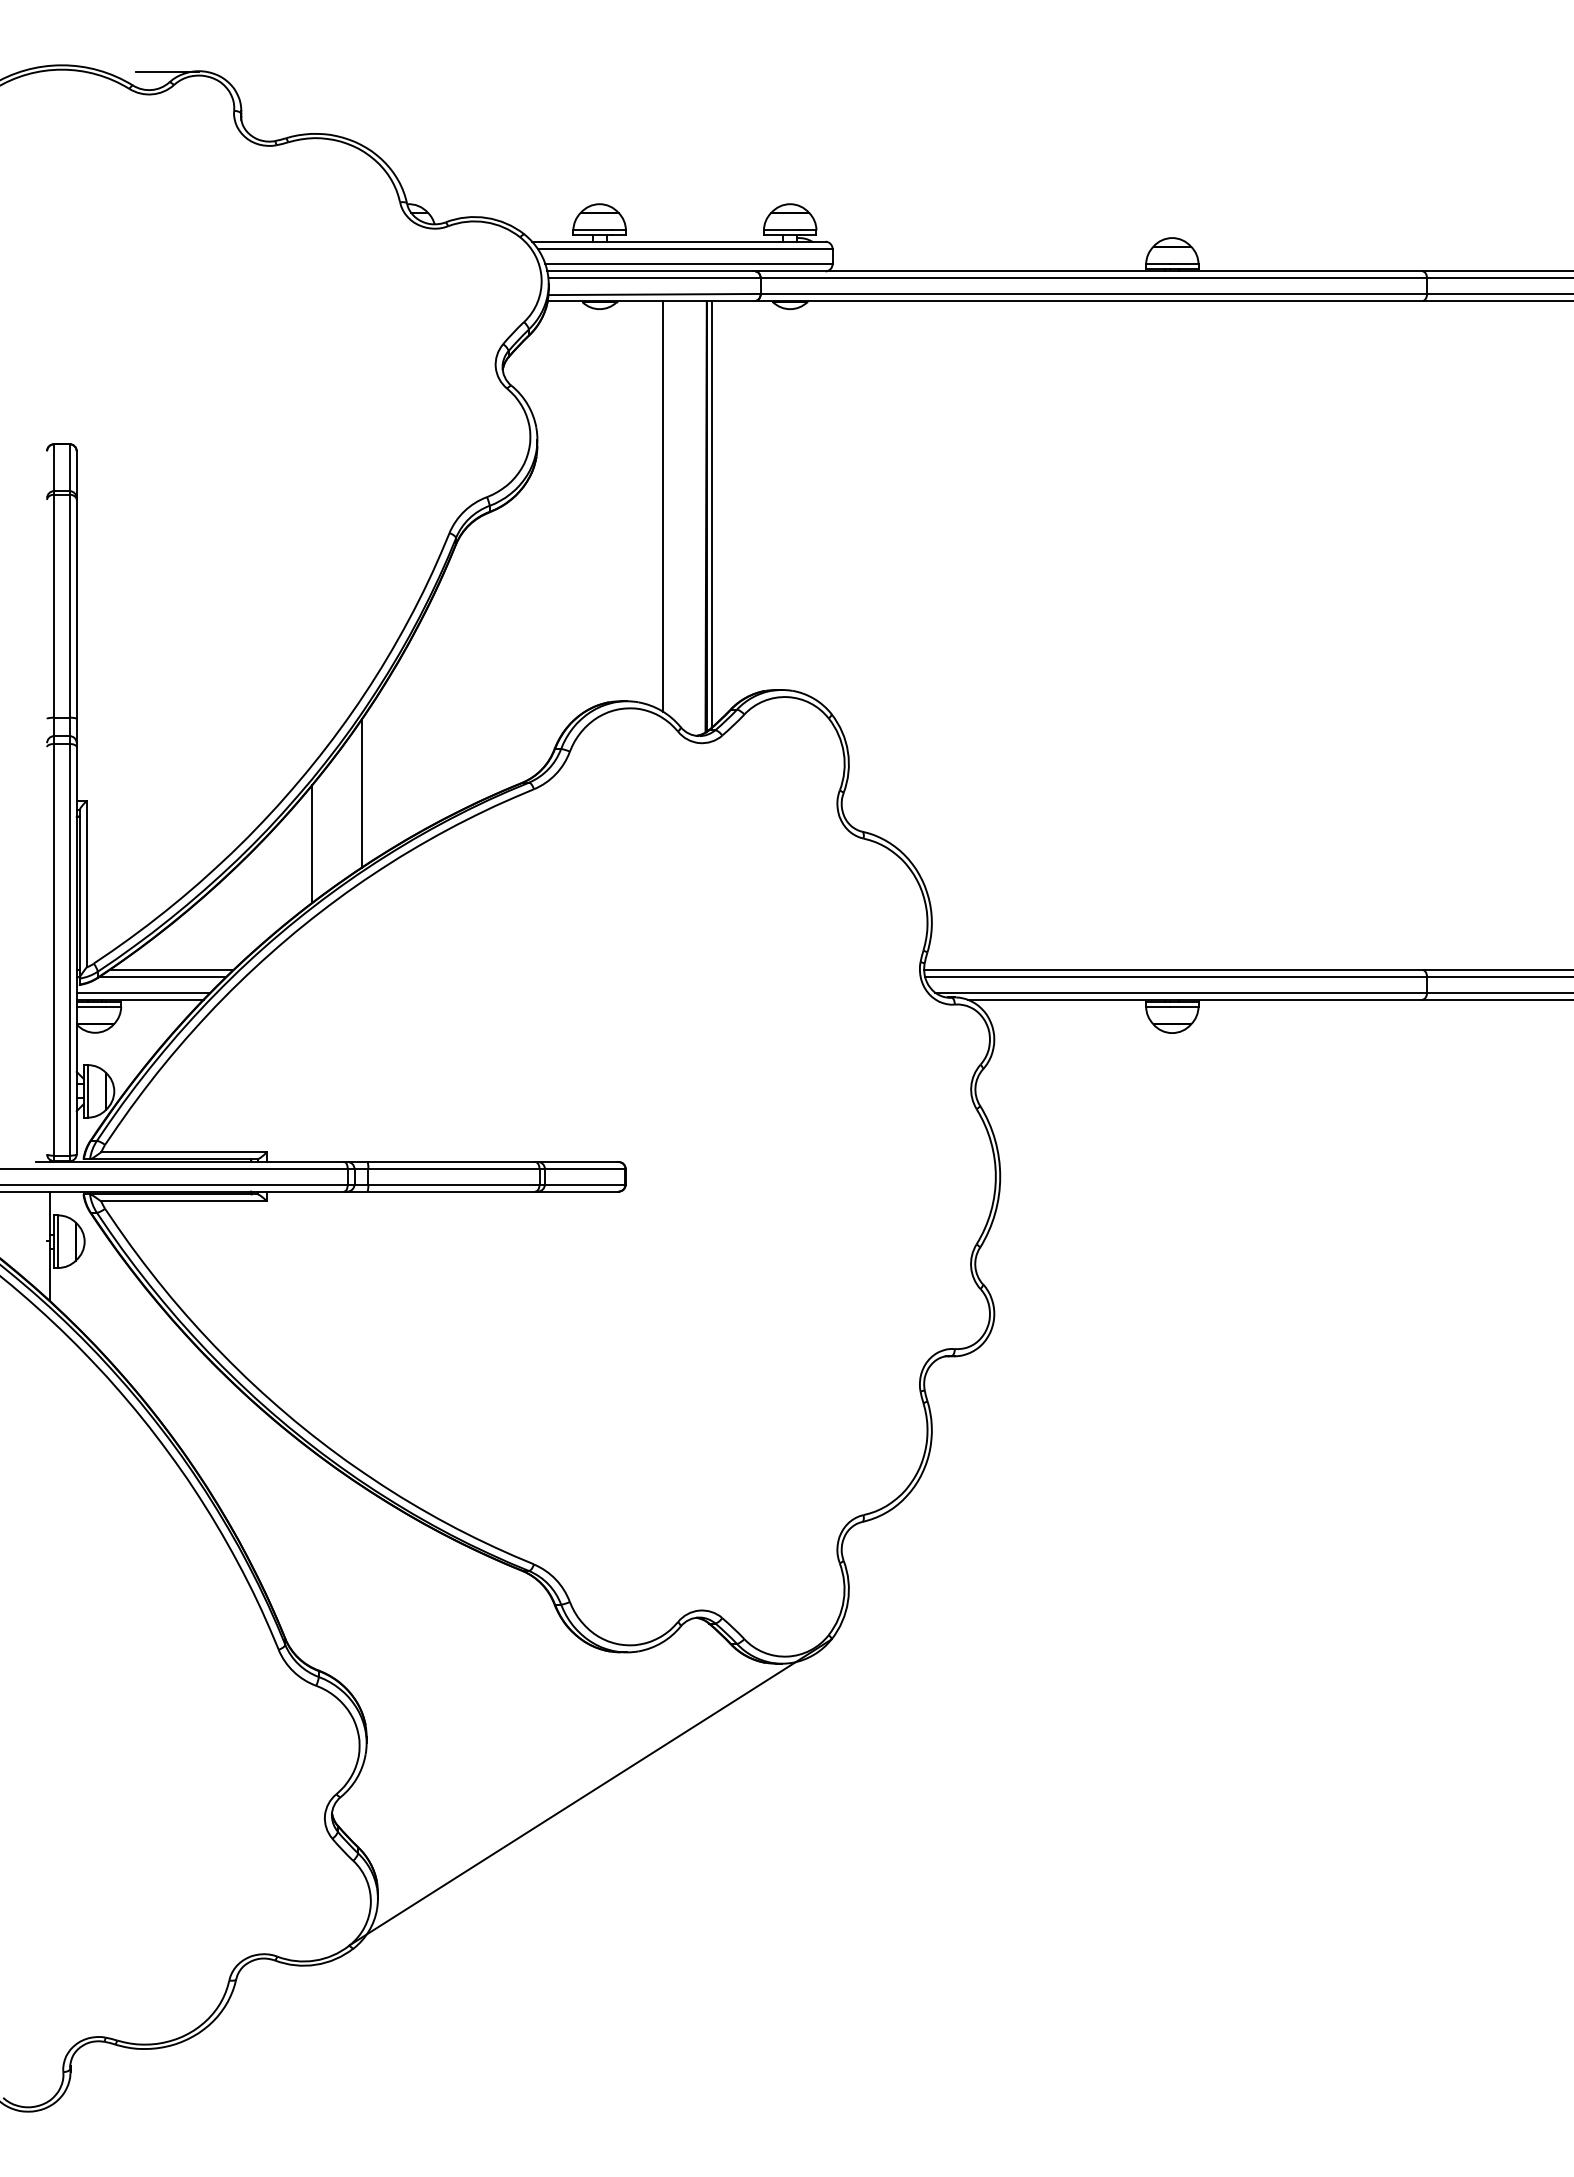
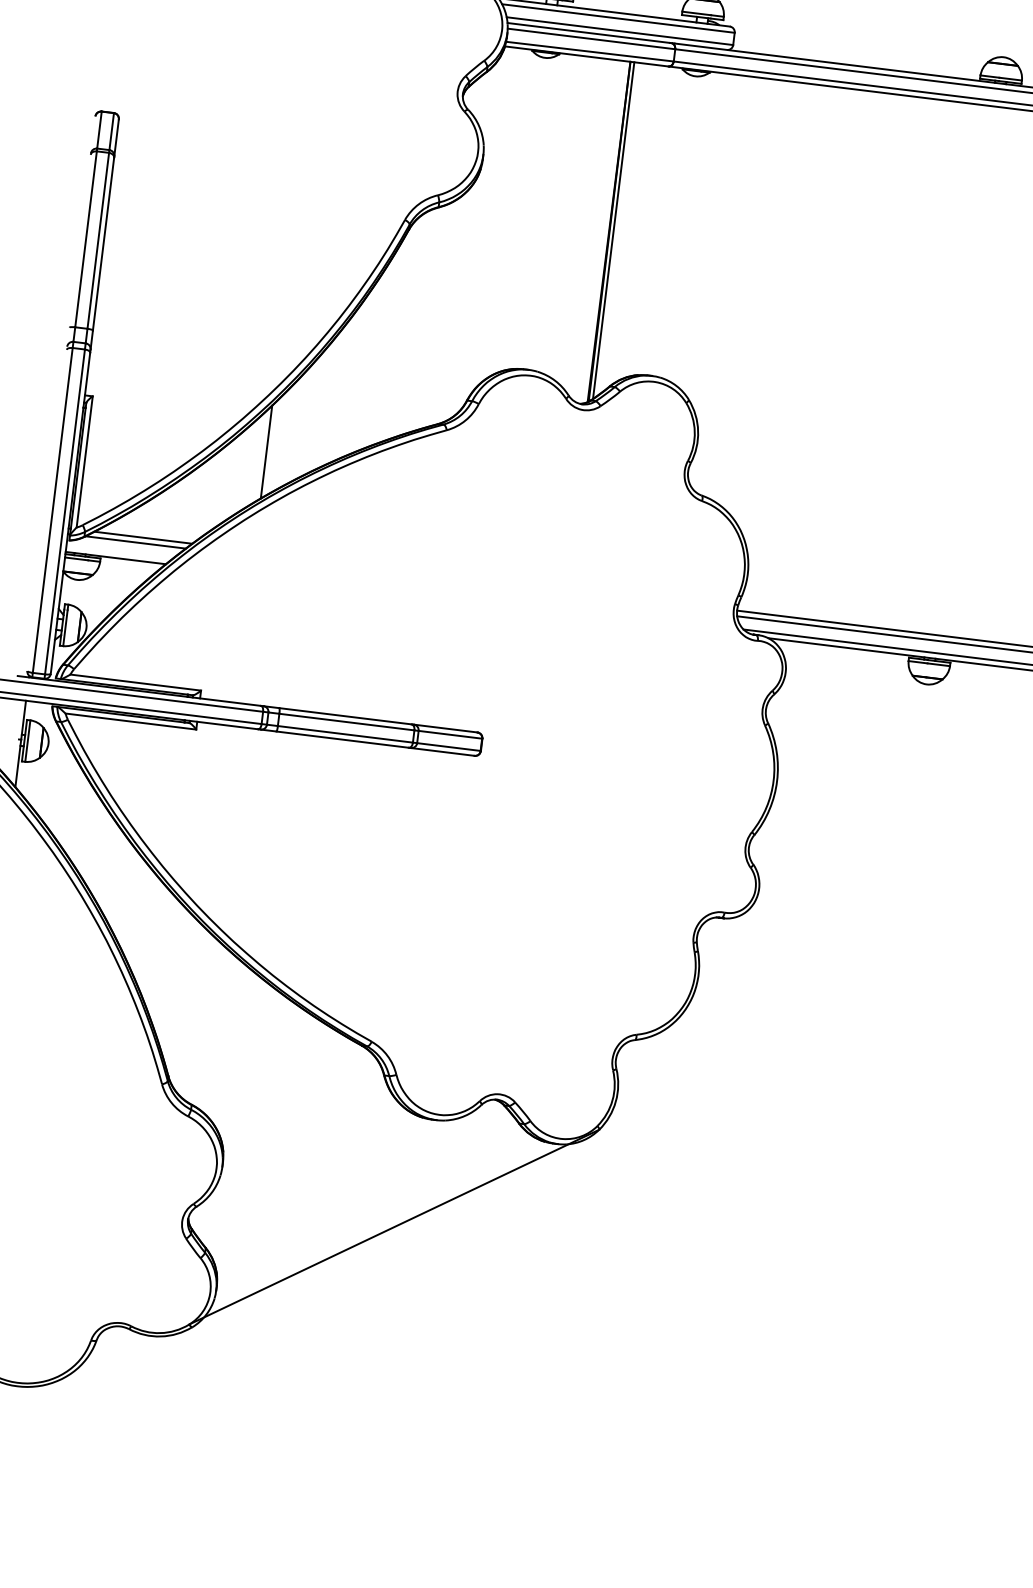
line: (663, 506) -> (576, 219), removed
line: (361, 793) -> (310, 416), removed
line: (143, 992) -> (119, 552), removed

